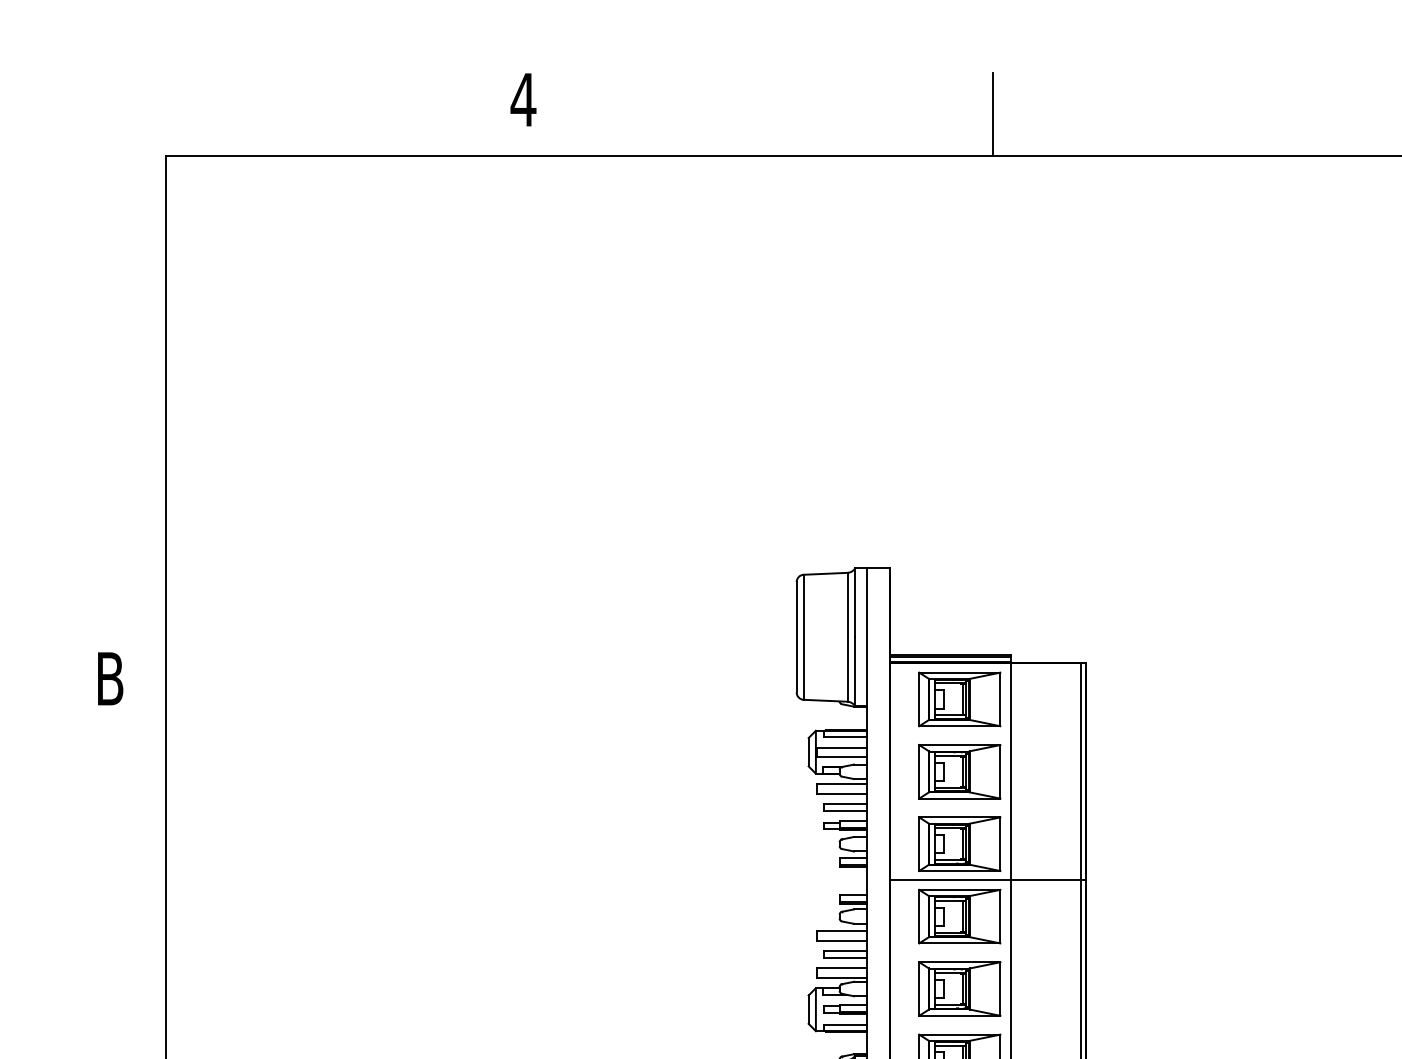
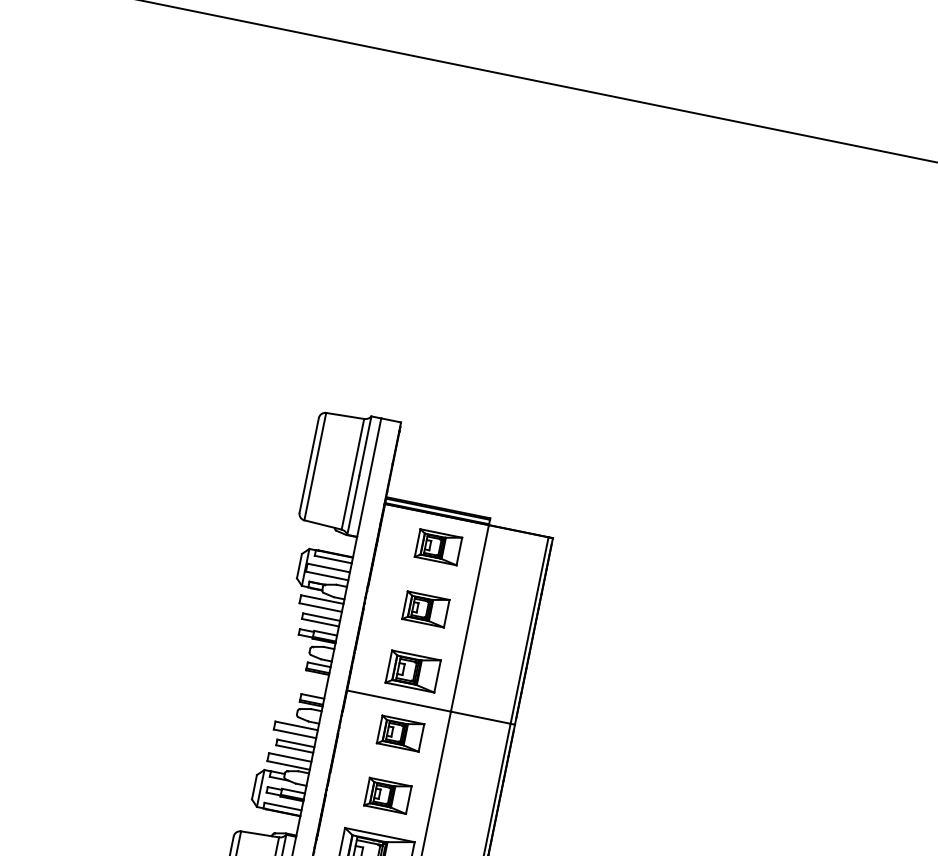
line: (993, 113) -> (569, 50), removed
part: (959, 699) -> (438, 547), size x0.6
part: (959, 771) -> (425, 609), size x0.6
part: (959, 843) -> (413, 670), size x0.7
part: (959, 916) -> (400, 733), size x0.6
part: (959, 988) -> (387, 795), size x0.6

